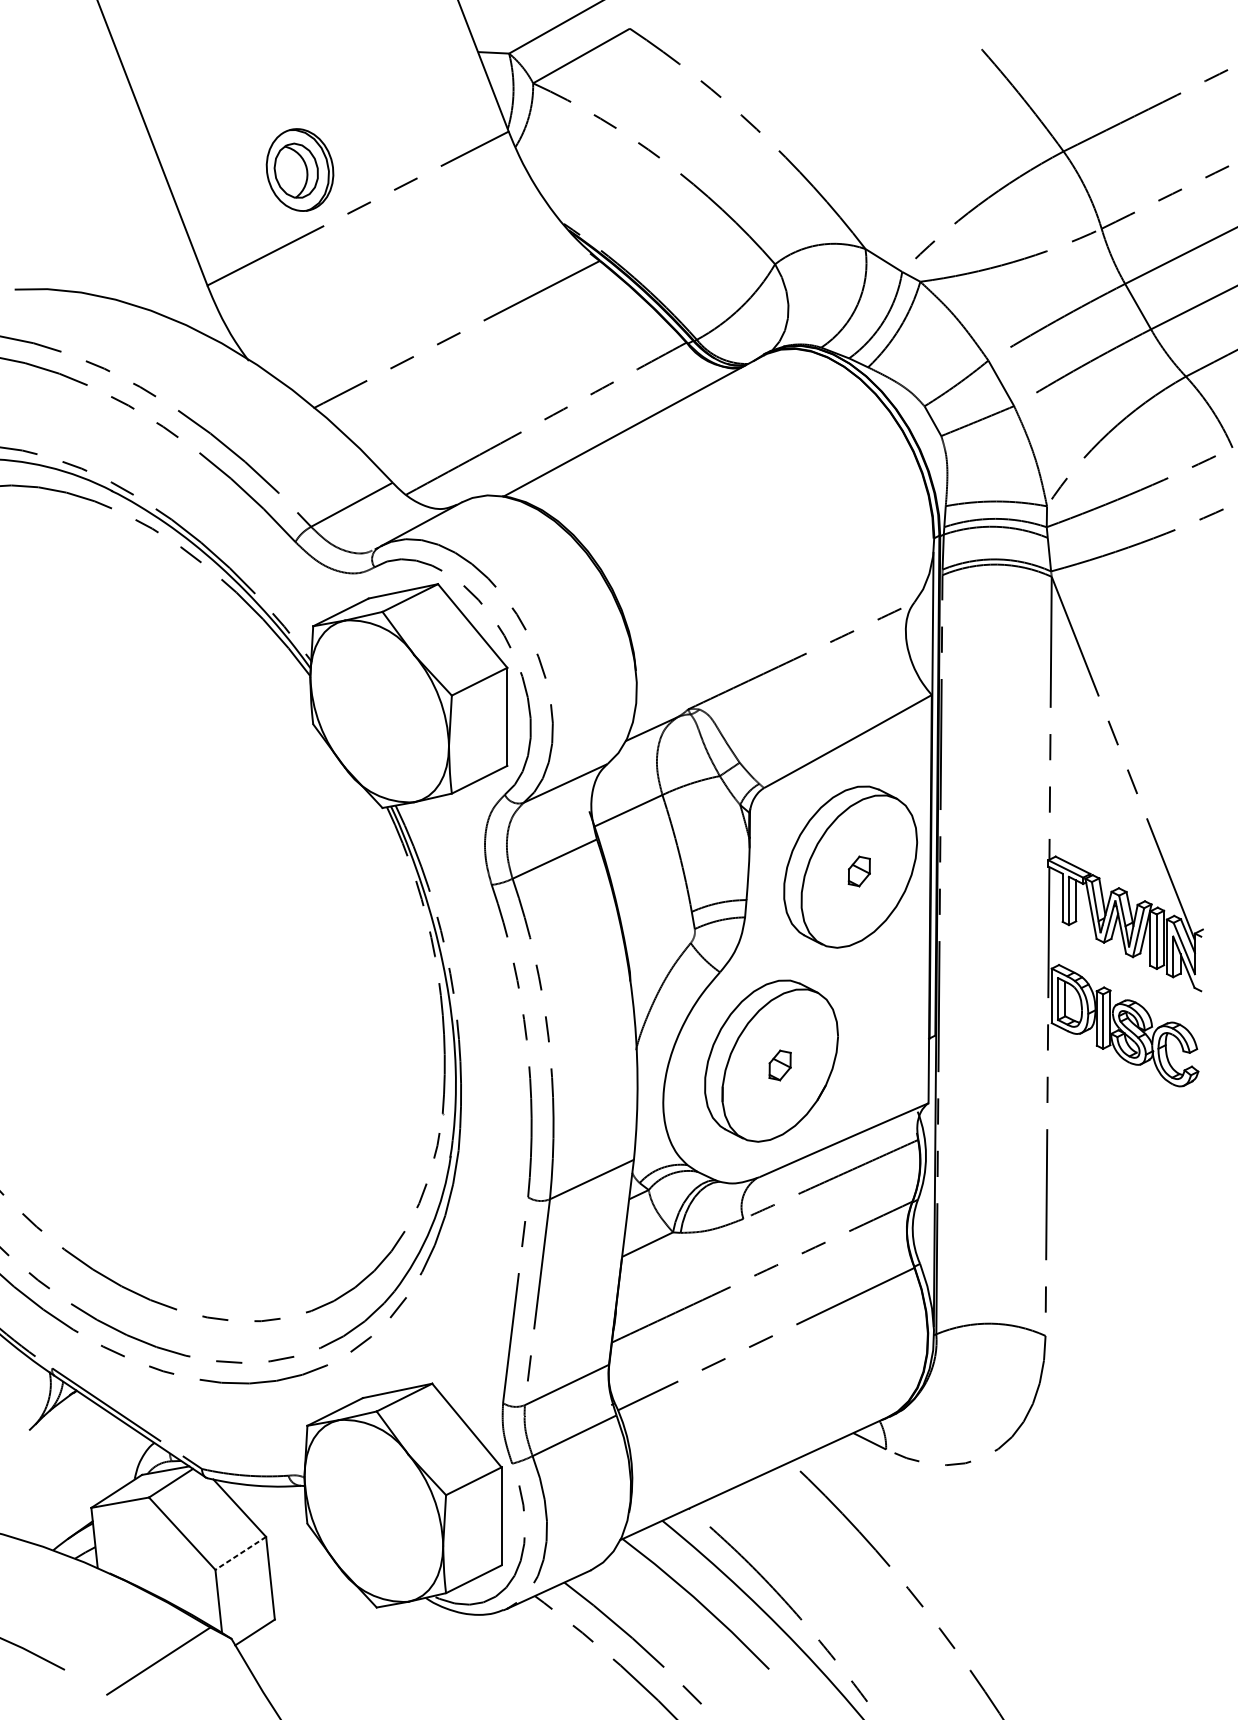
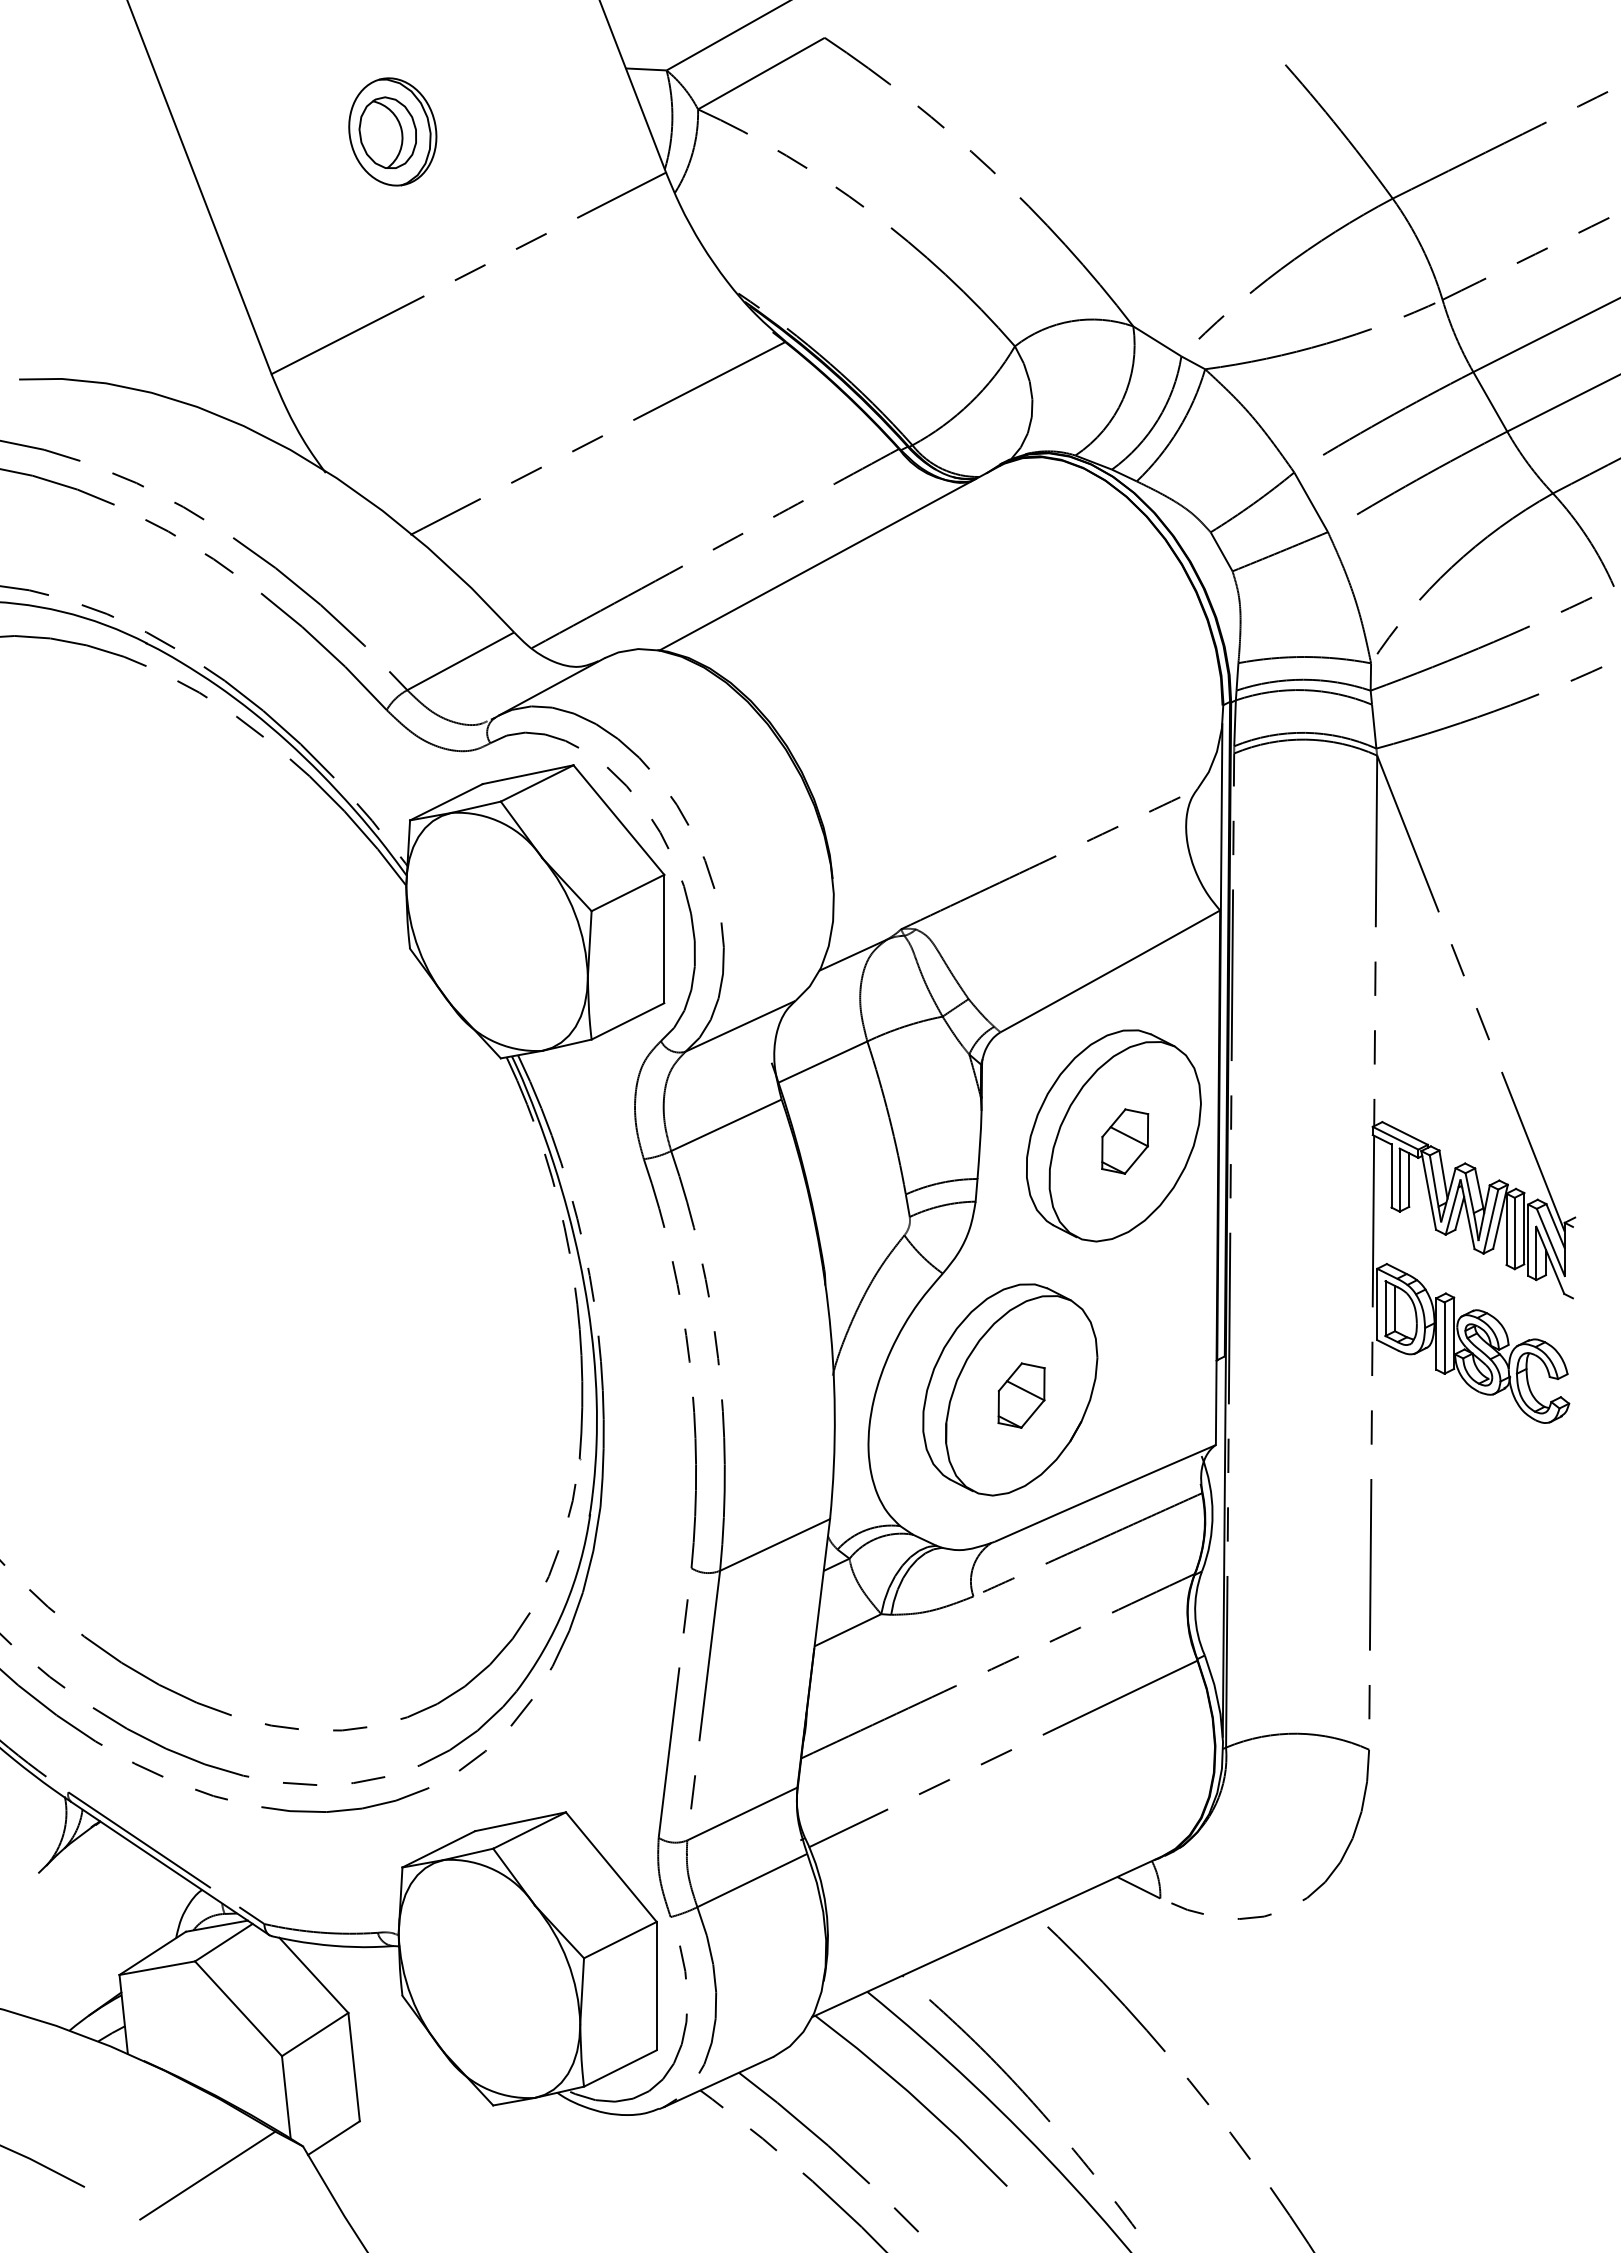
part: (299, 169) -> (392, 131), moved
part: (859, 871) -> (1125, 1141), size x1.67
part: (780, 1065) -> (1021, 1395), size x1.67
line: (241, 1553) -> (315, 2034), dashed -> solid

